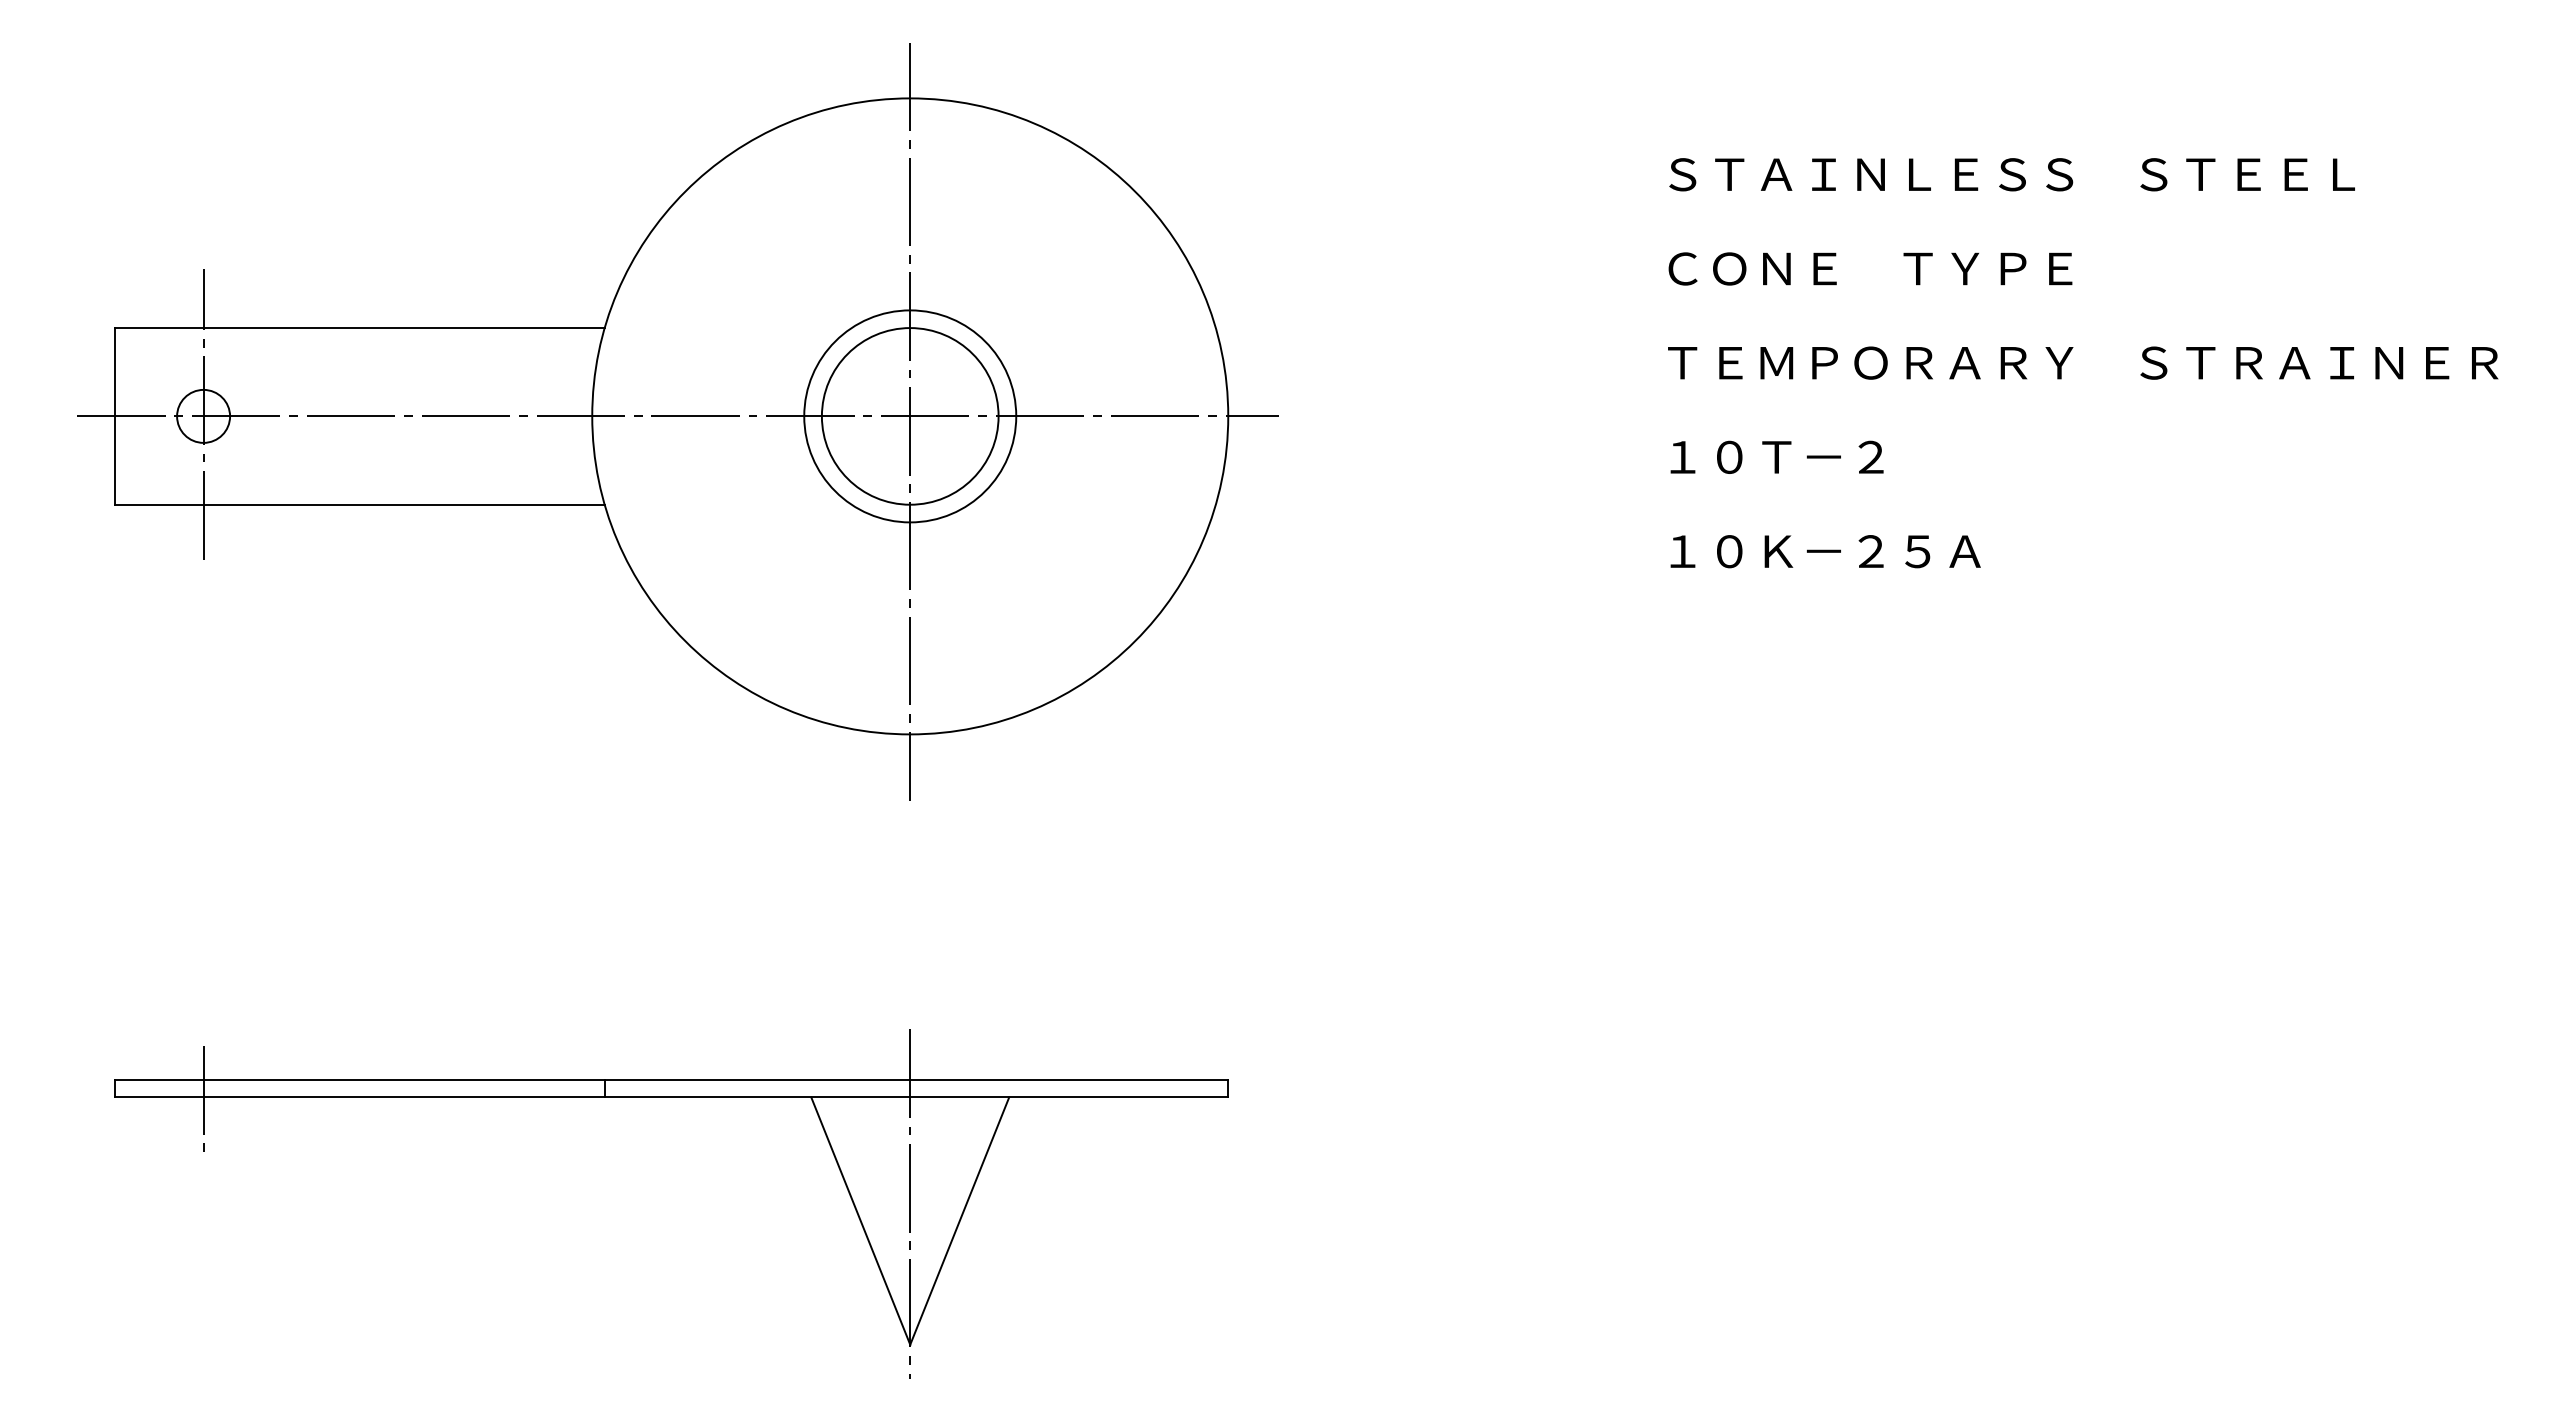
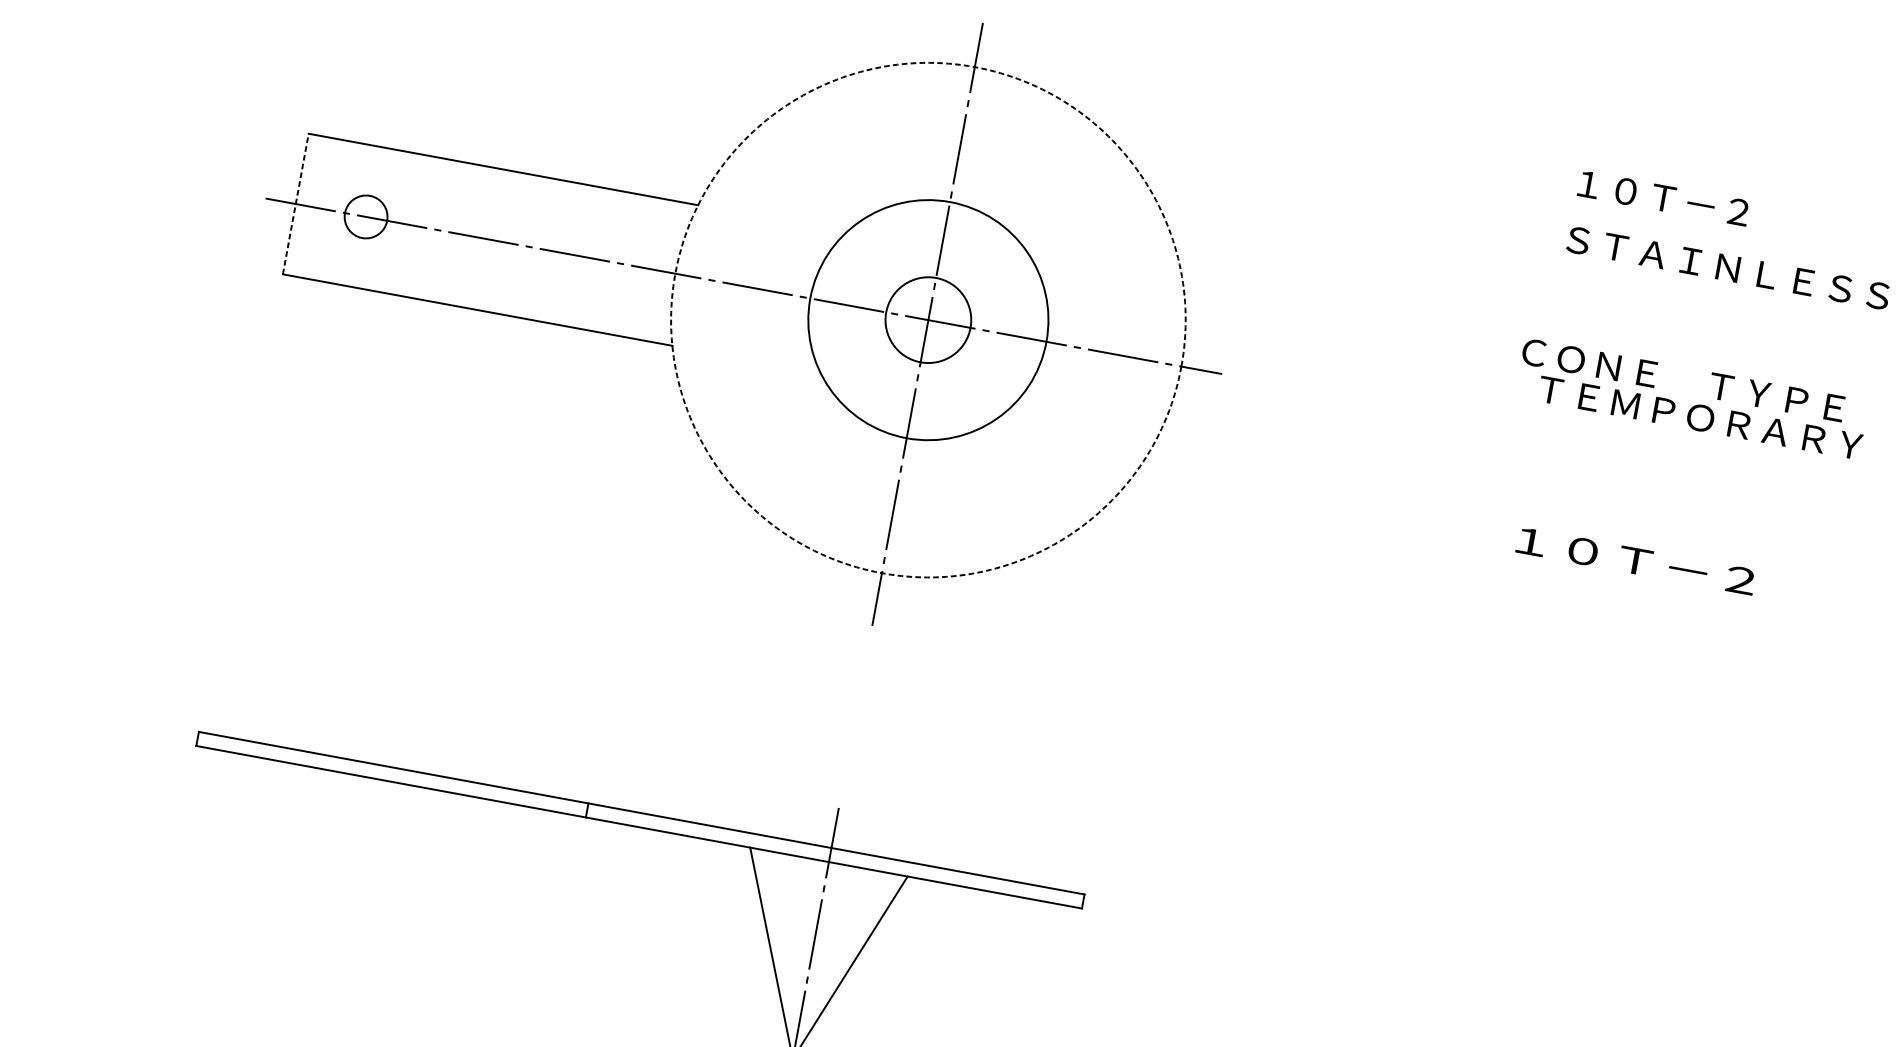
text: (1870, 268) -> (1683, 379), moved
line: (203, 413) -> (366, 214), removed
line: (115, 415) -> (296, 203), solid -> dashed
circle: (909, 416) -> (927, 320), size x0.6
circle: (910, 416) -> (928, 320), size x1.4
circle: (910, 416) -> (928, 320), solid -> dashed
text: (1776, 456) -> (1663, 197), moved
text: (1825, 551) -> (1636, 561), １０Ｋ－２５Ａ -> １０Ｔ－２
line: (203, 1100) -> (266, 761), removed

